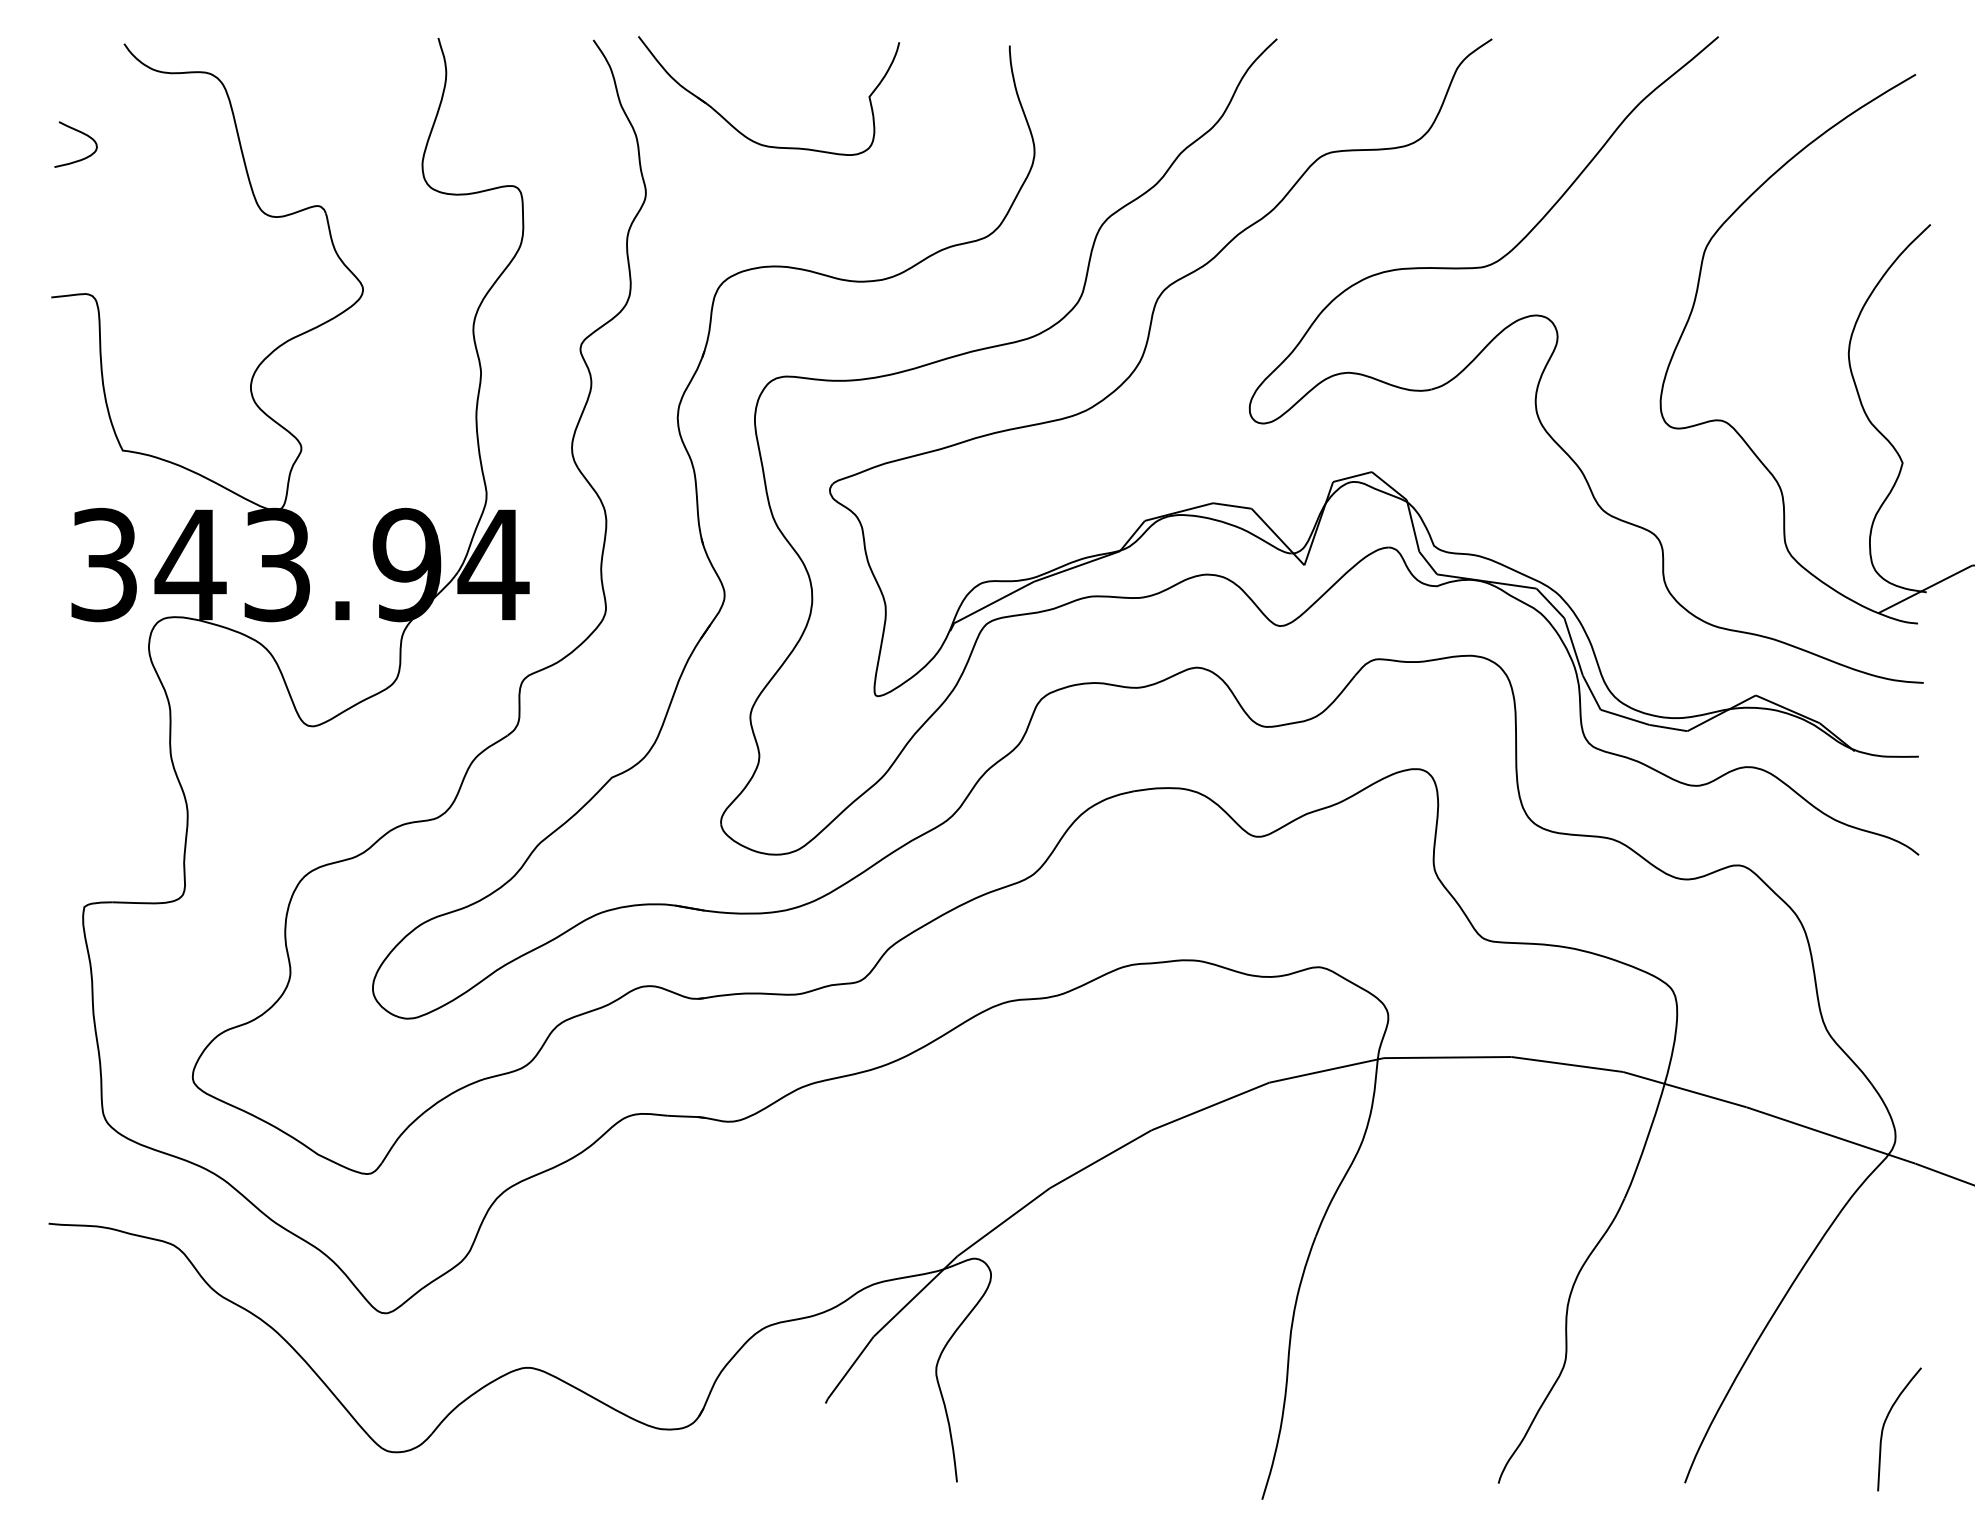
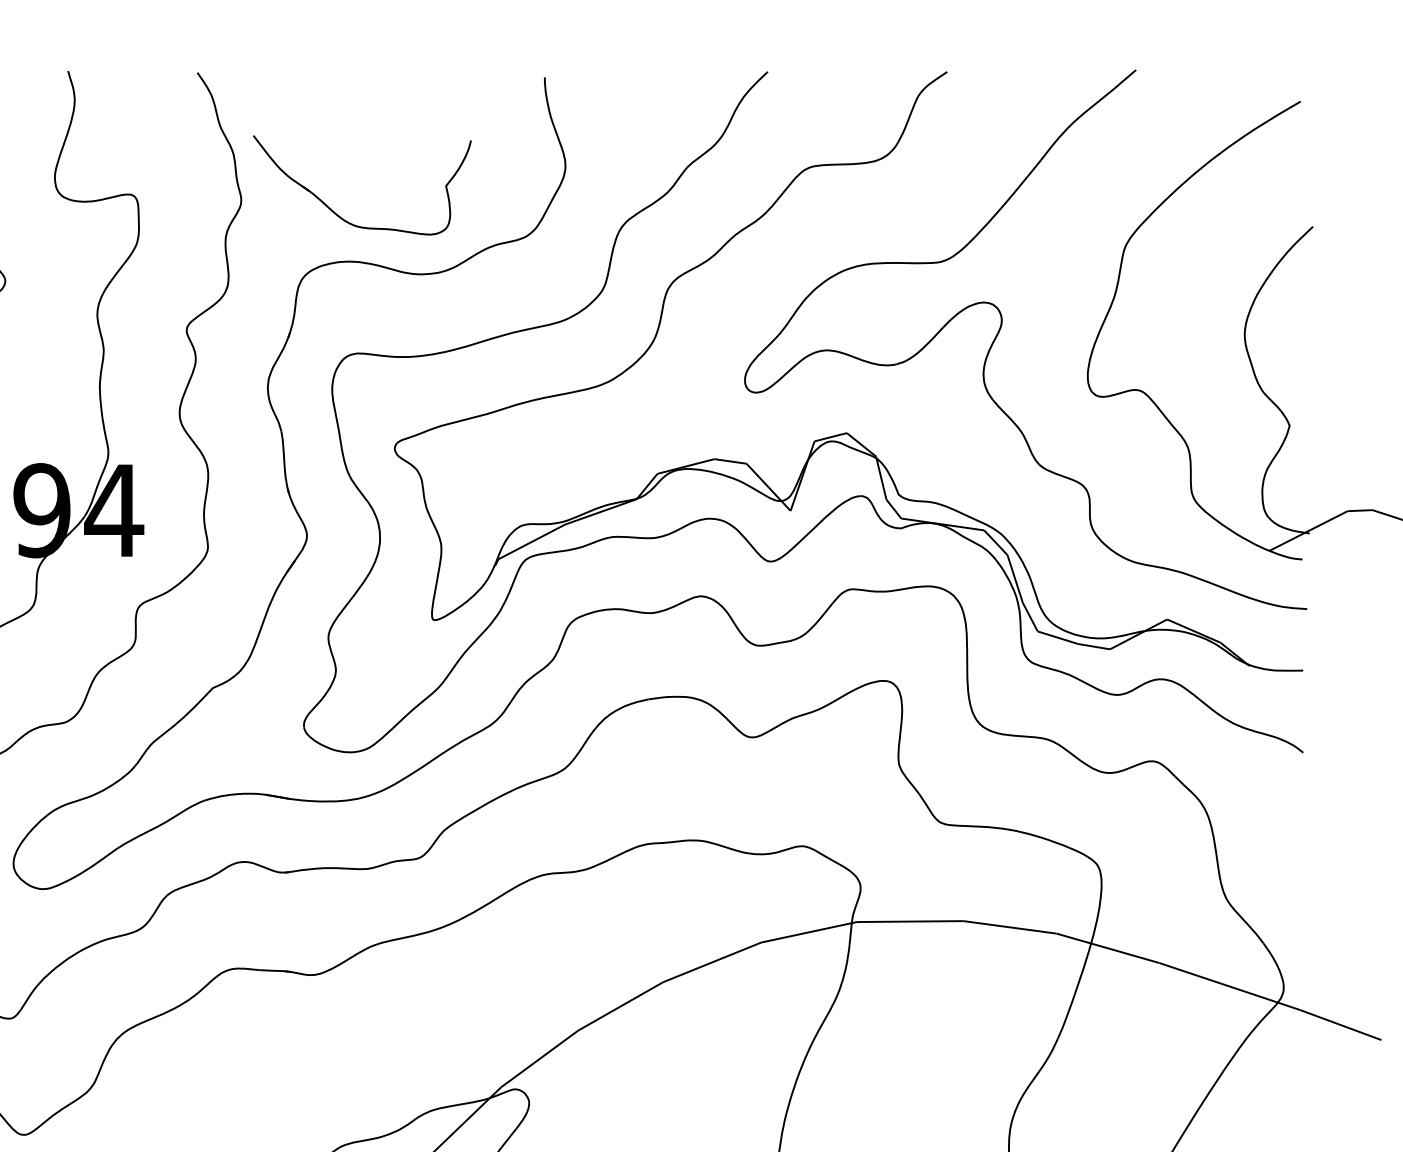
part: (740, 131) -> (338, 214), moved

